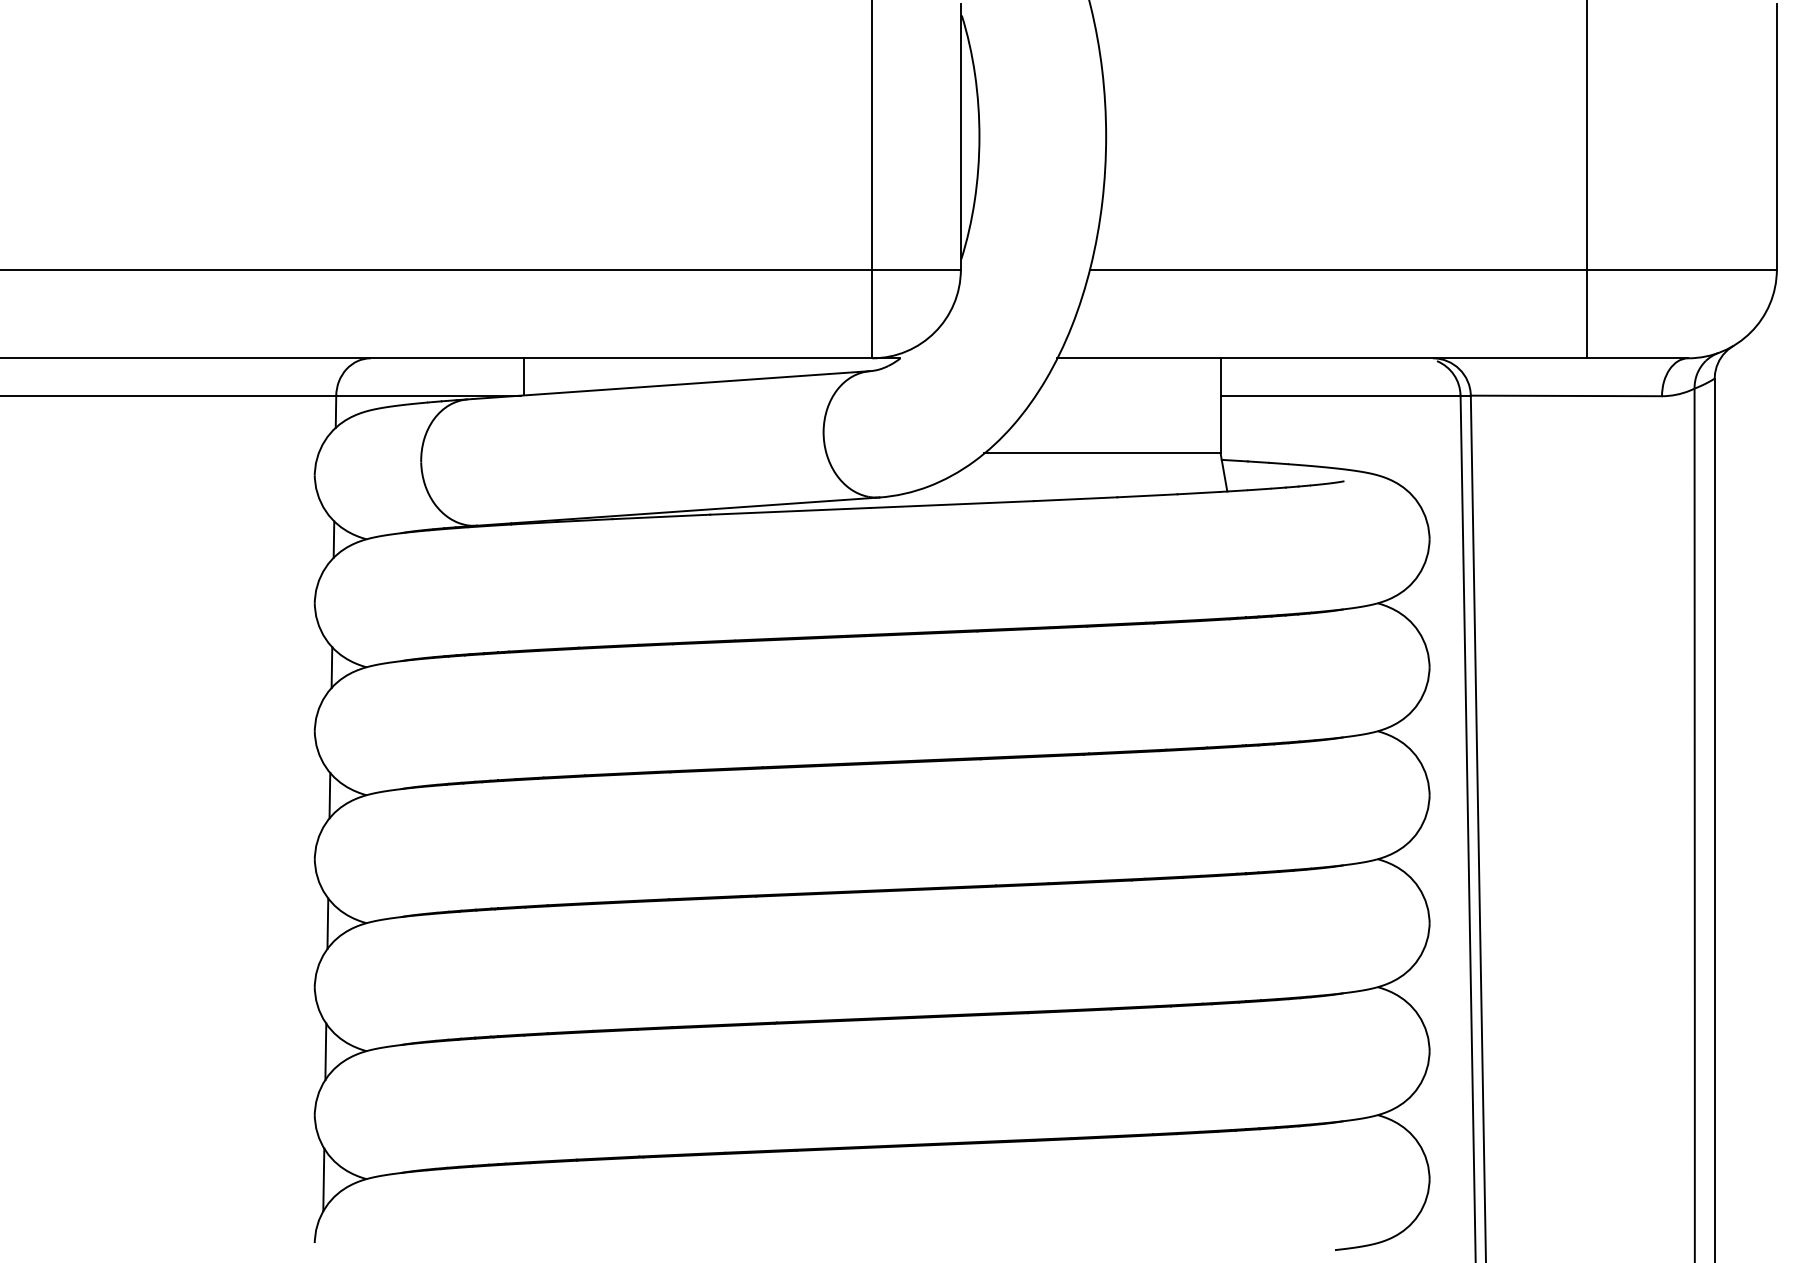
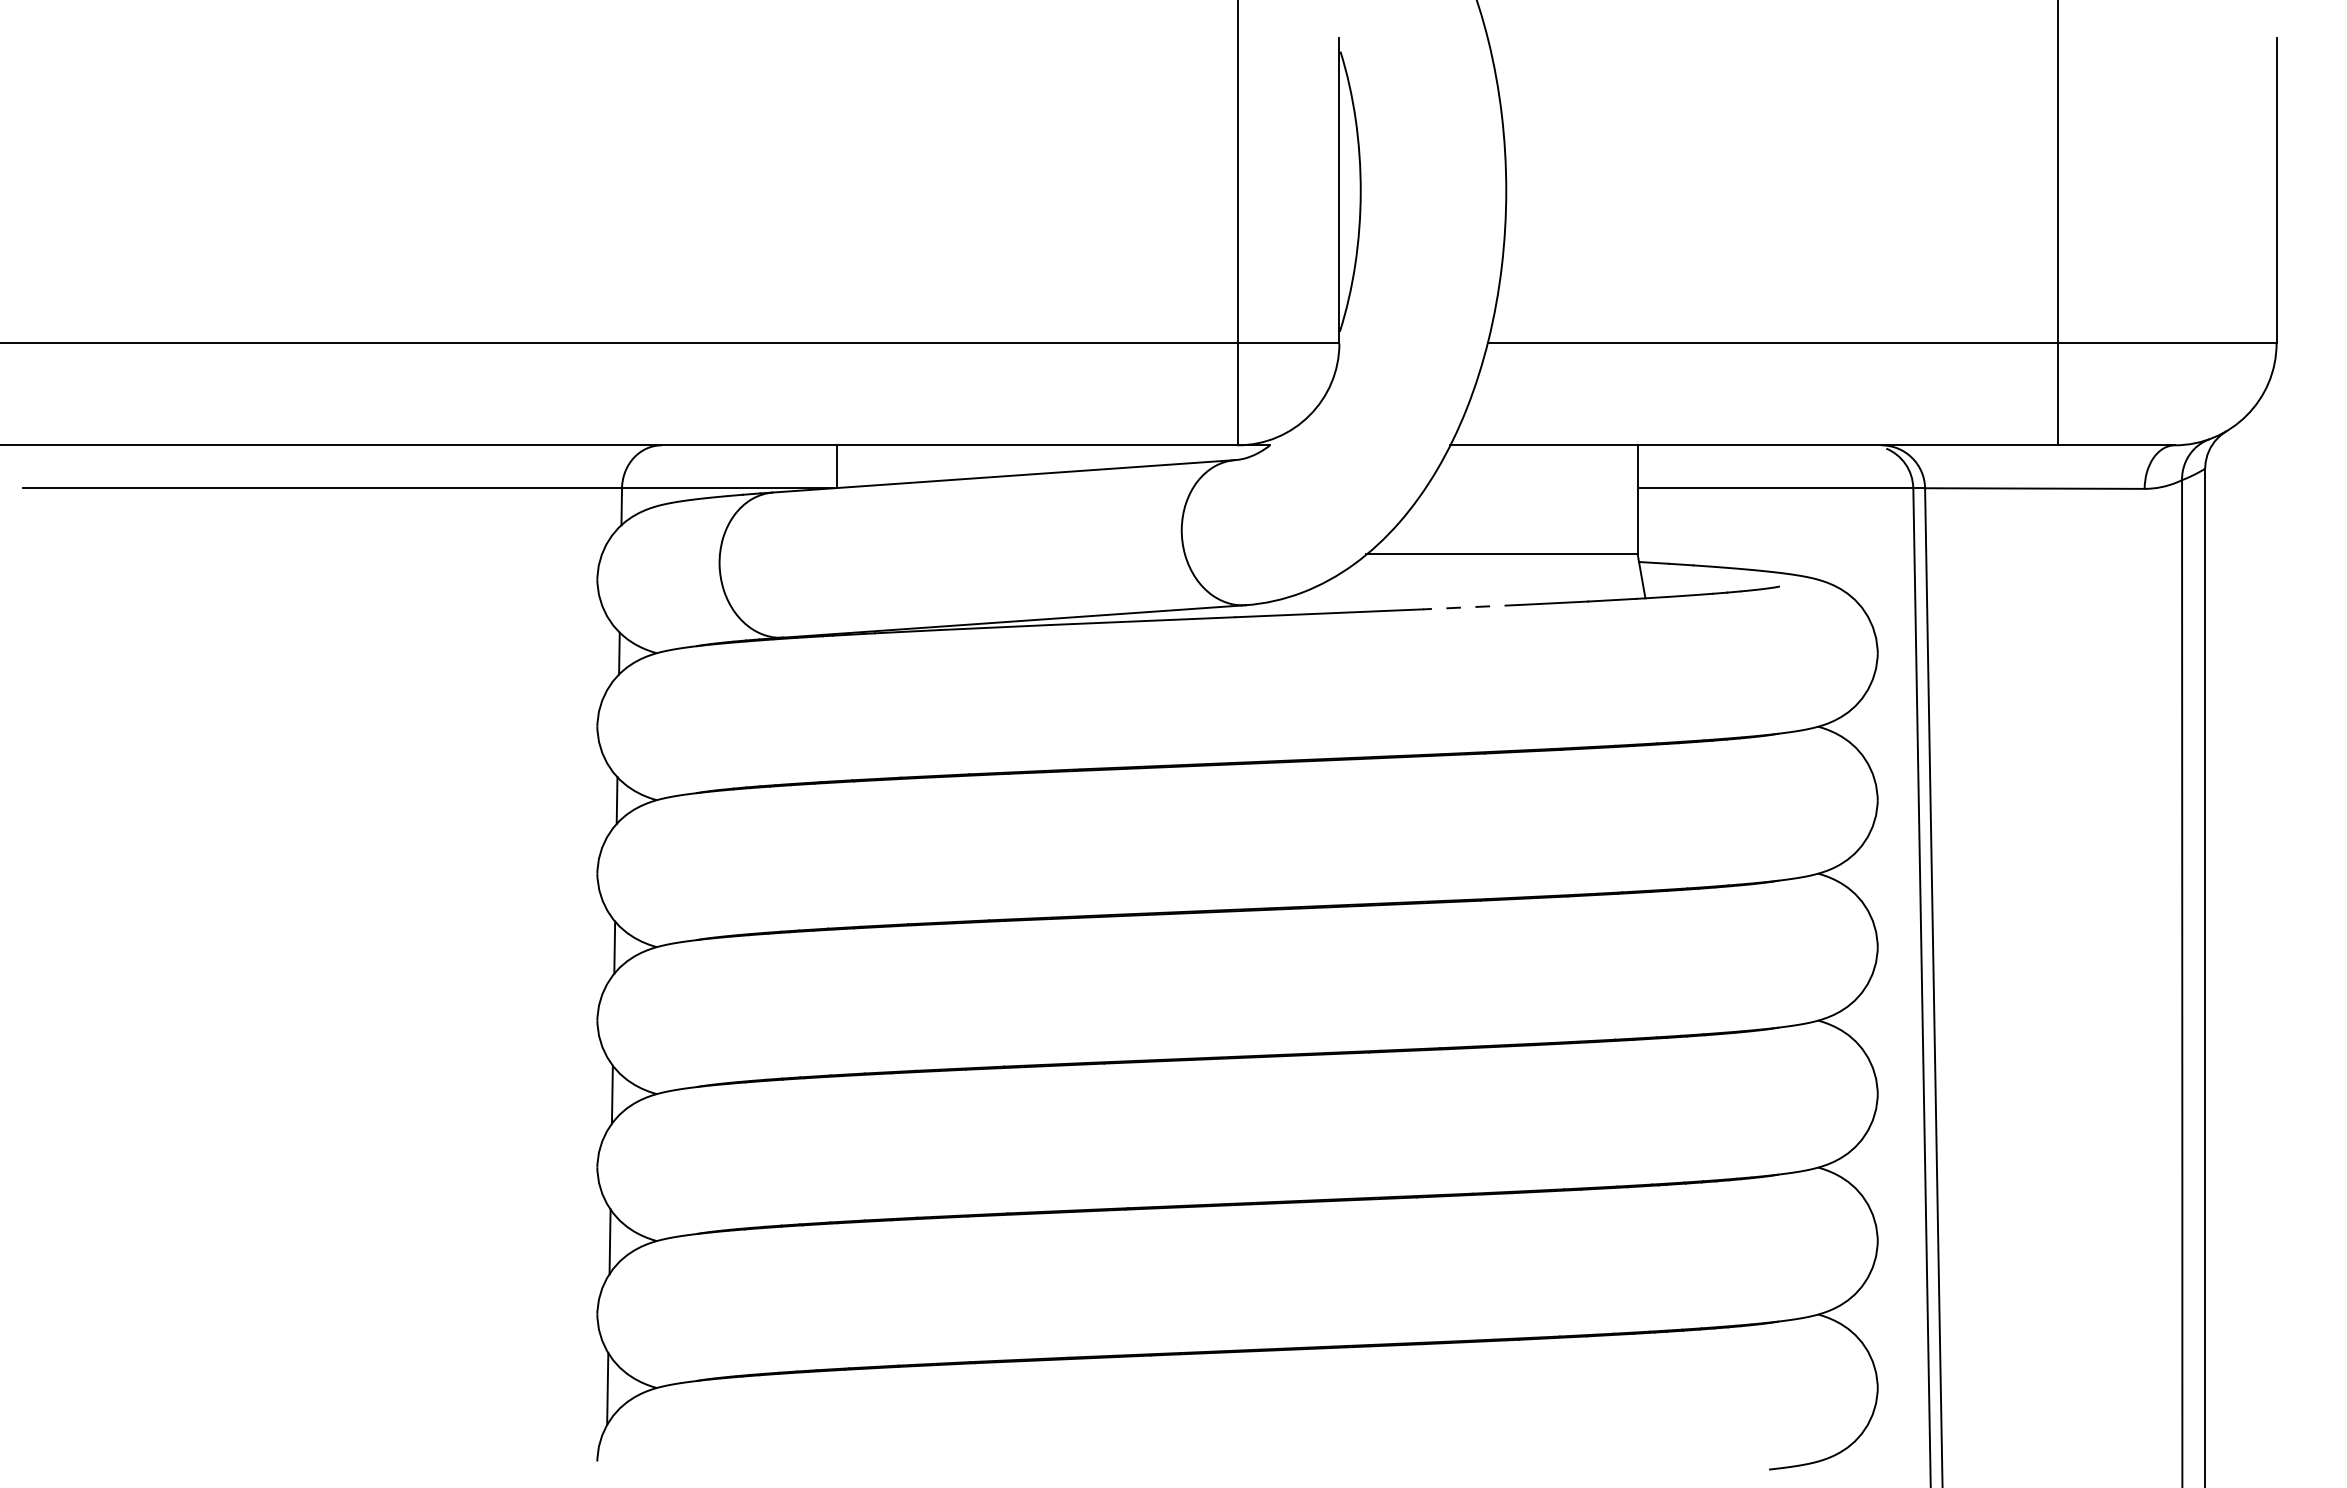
line: (1075, 499) -> (1471, 607), solid -> dashed

